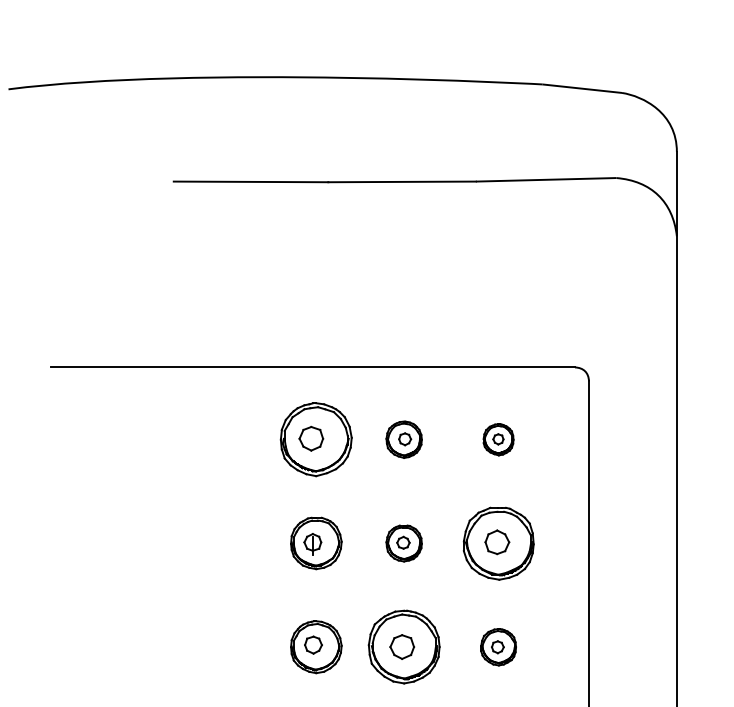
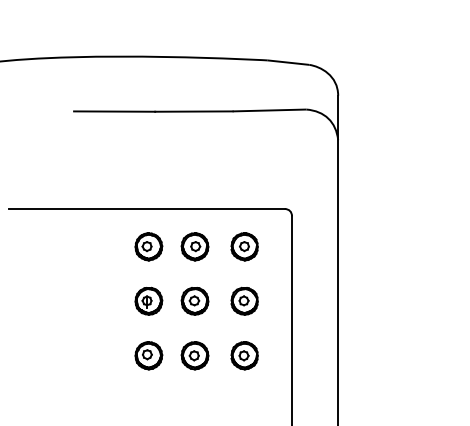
part: (315, 438) -> (148, 246), size x0.71
part: (403, 438) -> (194, 246), size x1.43
part: (498, 438) -> (244, 246), size x1.67
part: (498, 541) -> (244, 300), size x0.71
part: (403, 543) -> (194, 301), size x1.43
part: (403, 646) -> (194, 355), size x0.71
part: (498, 646) -> (244, 355), size x1.43

